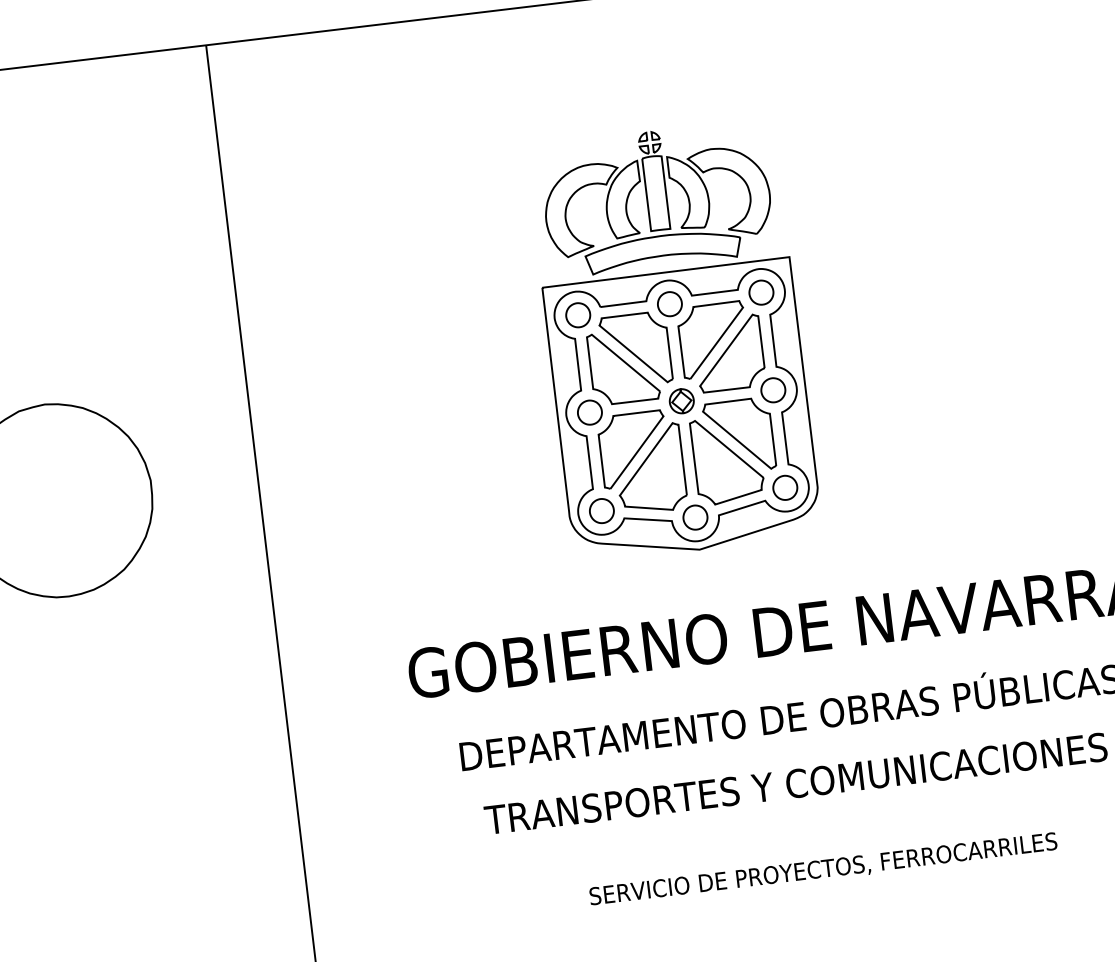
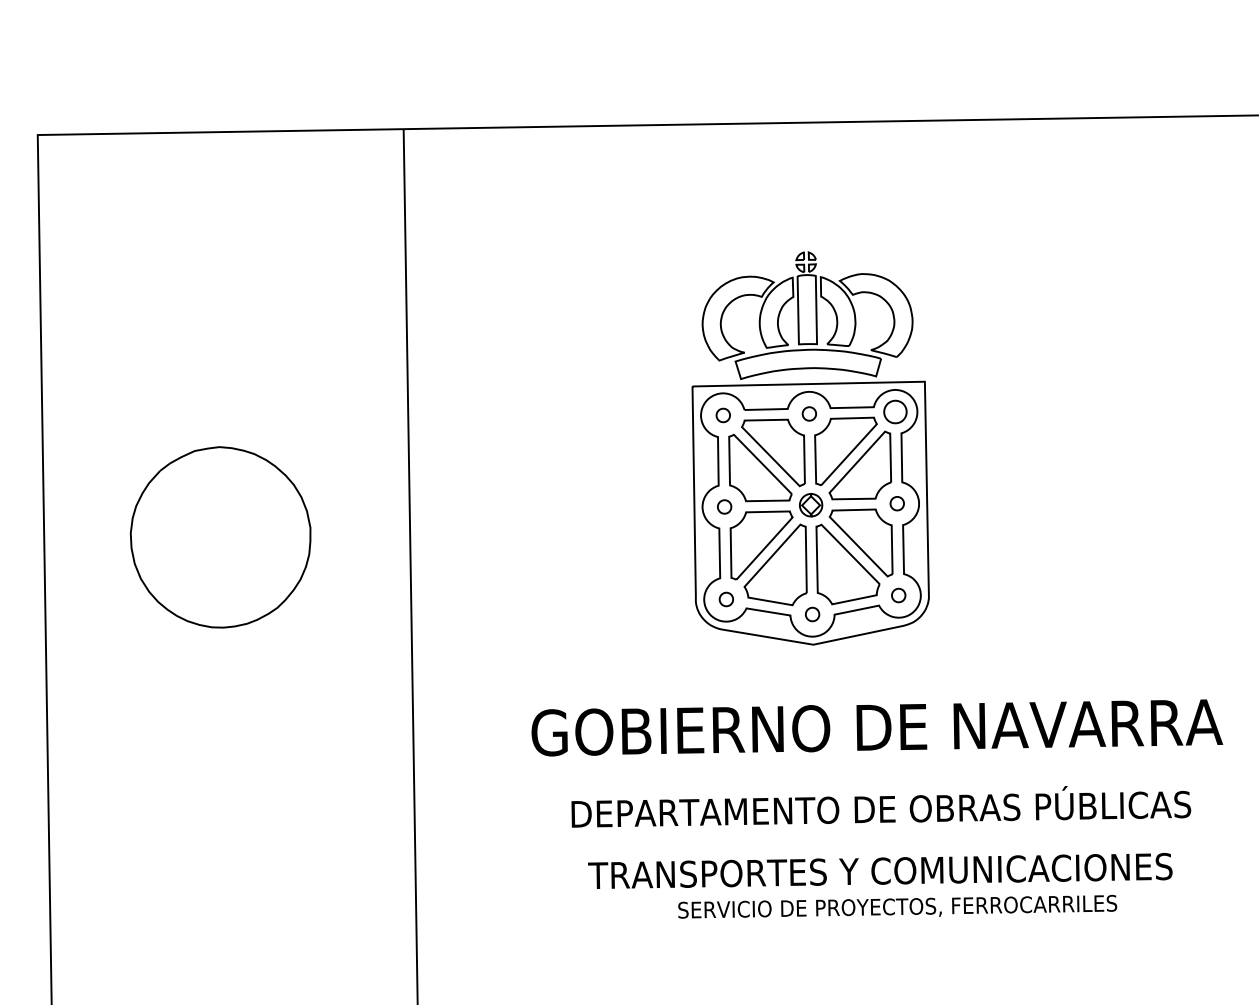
part: (670, 303) -> (809, 413), size x0.6
part: (578, 315) -> (723, 415), size x0.6
part: (773, 389) -> (897, 503), size x0.6
part: (589, 412) -> (724, 506), size x0.6
part: (784, 487) -> (898, 595), size x0.6
part: (602, 511) -> (726, 599), size x0.6
part: (695, 517) -> (812, 614), size x0.6
text: (823, 868) -> (897, 906), moved

